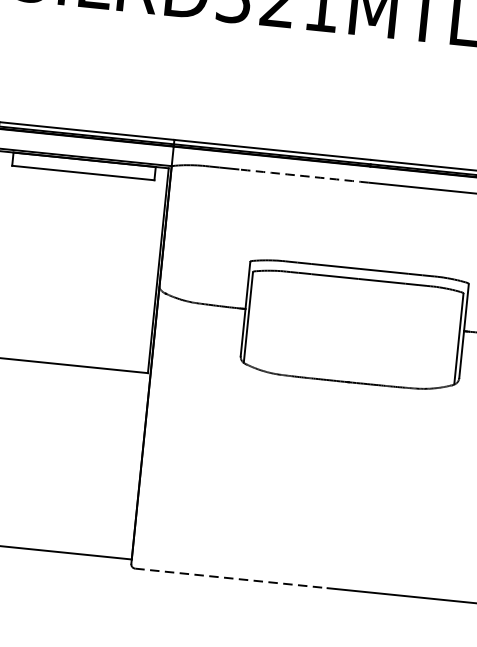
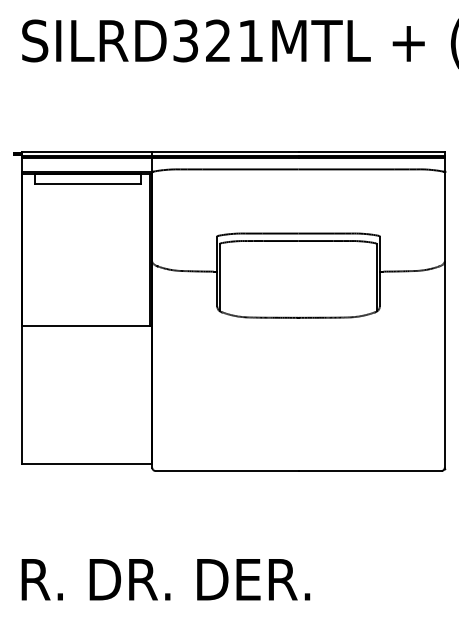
arc: (304, 176) -> (250, 169), dashed -> solid
line: (232, 577) -> (227, 470), dashed -> solid

